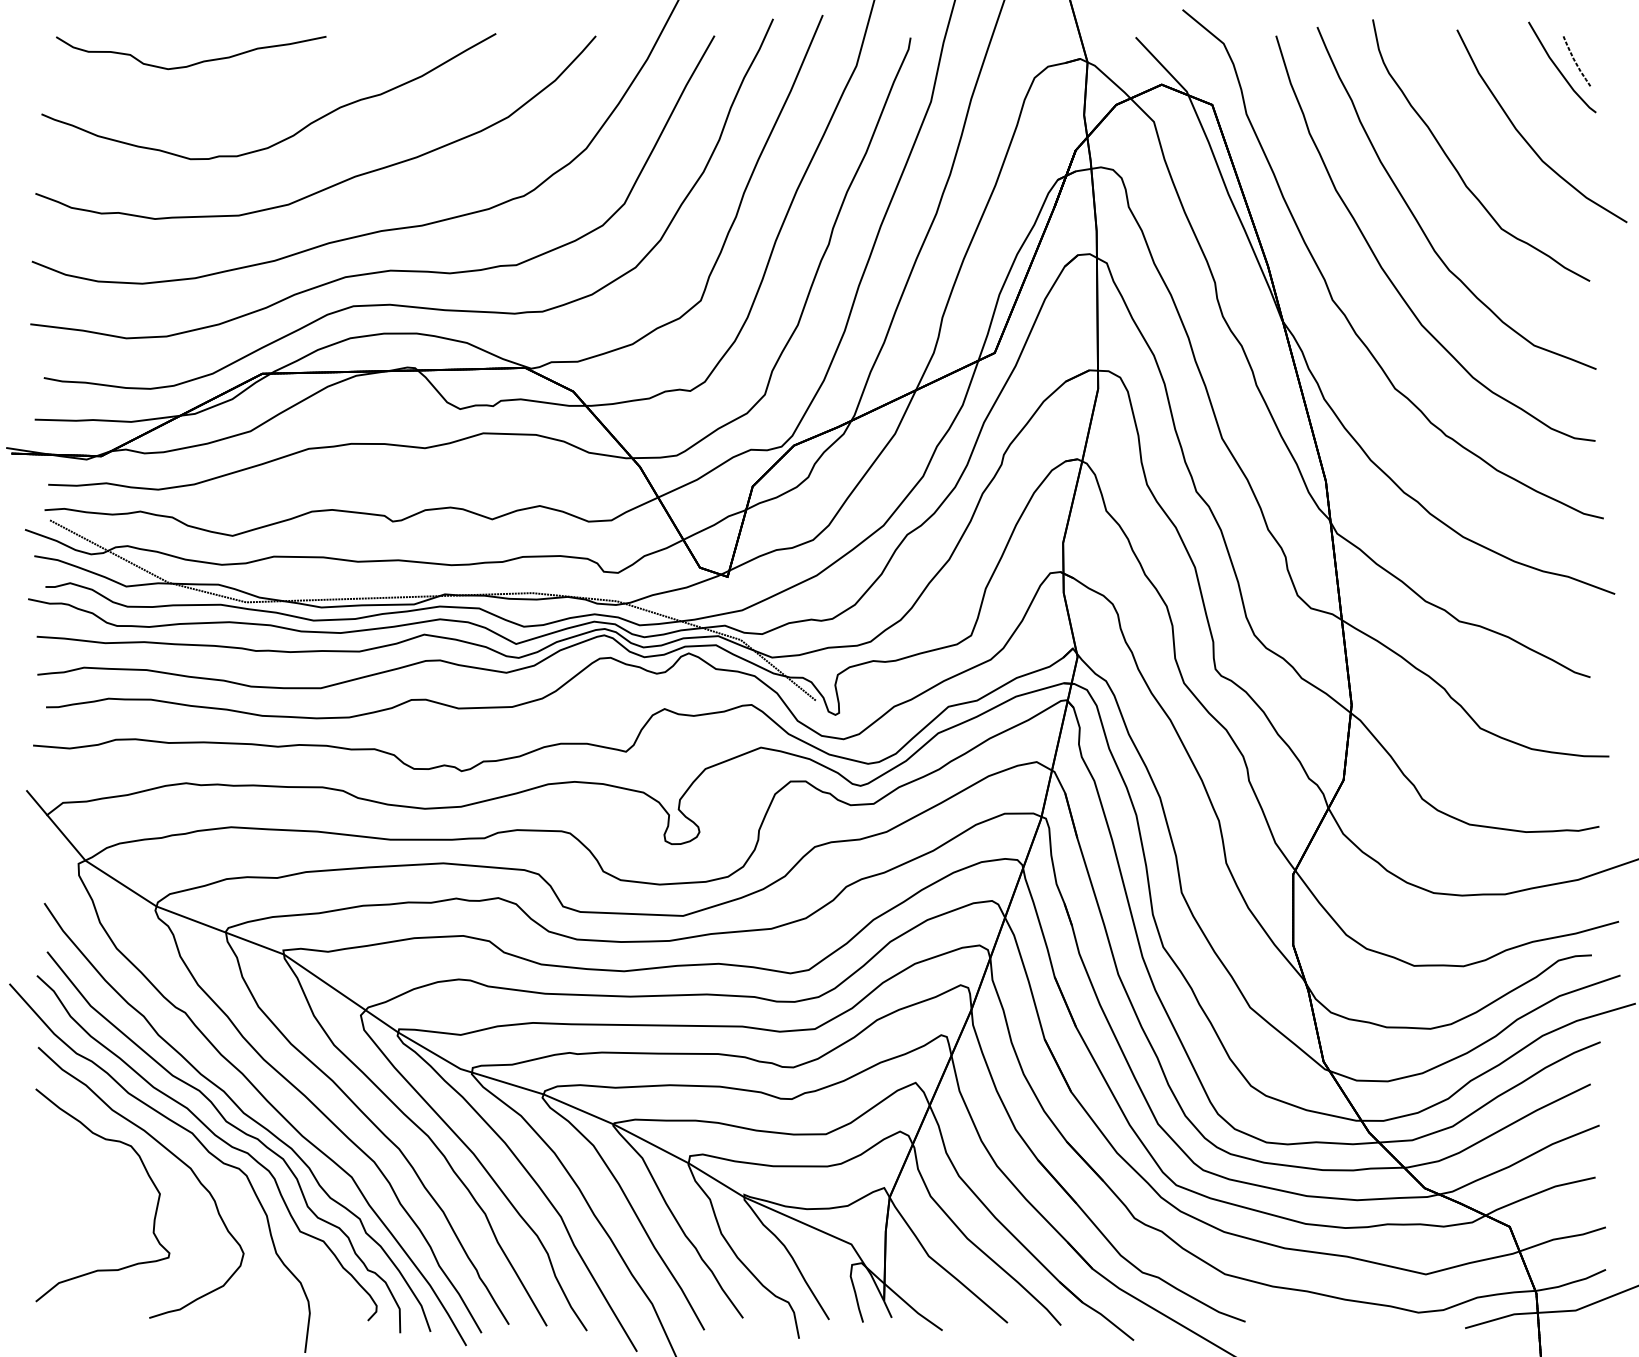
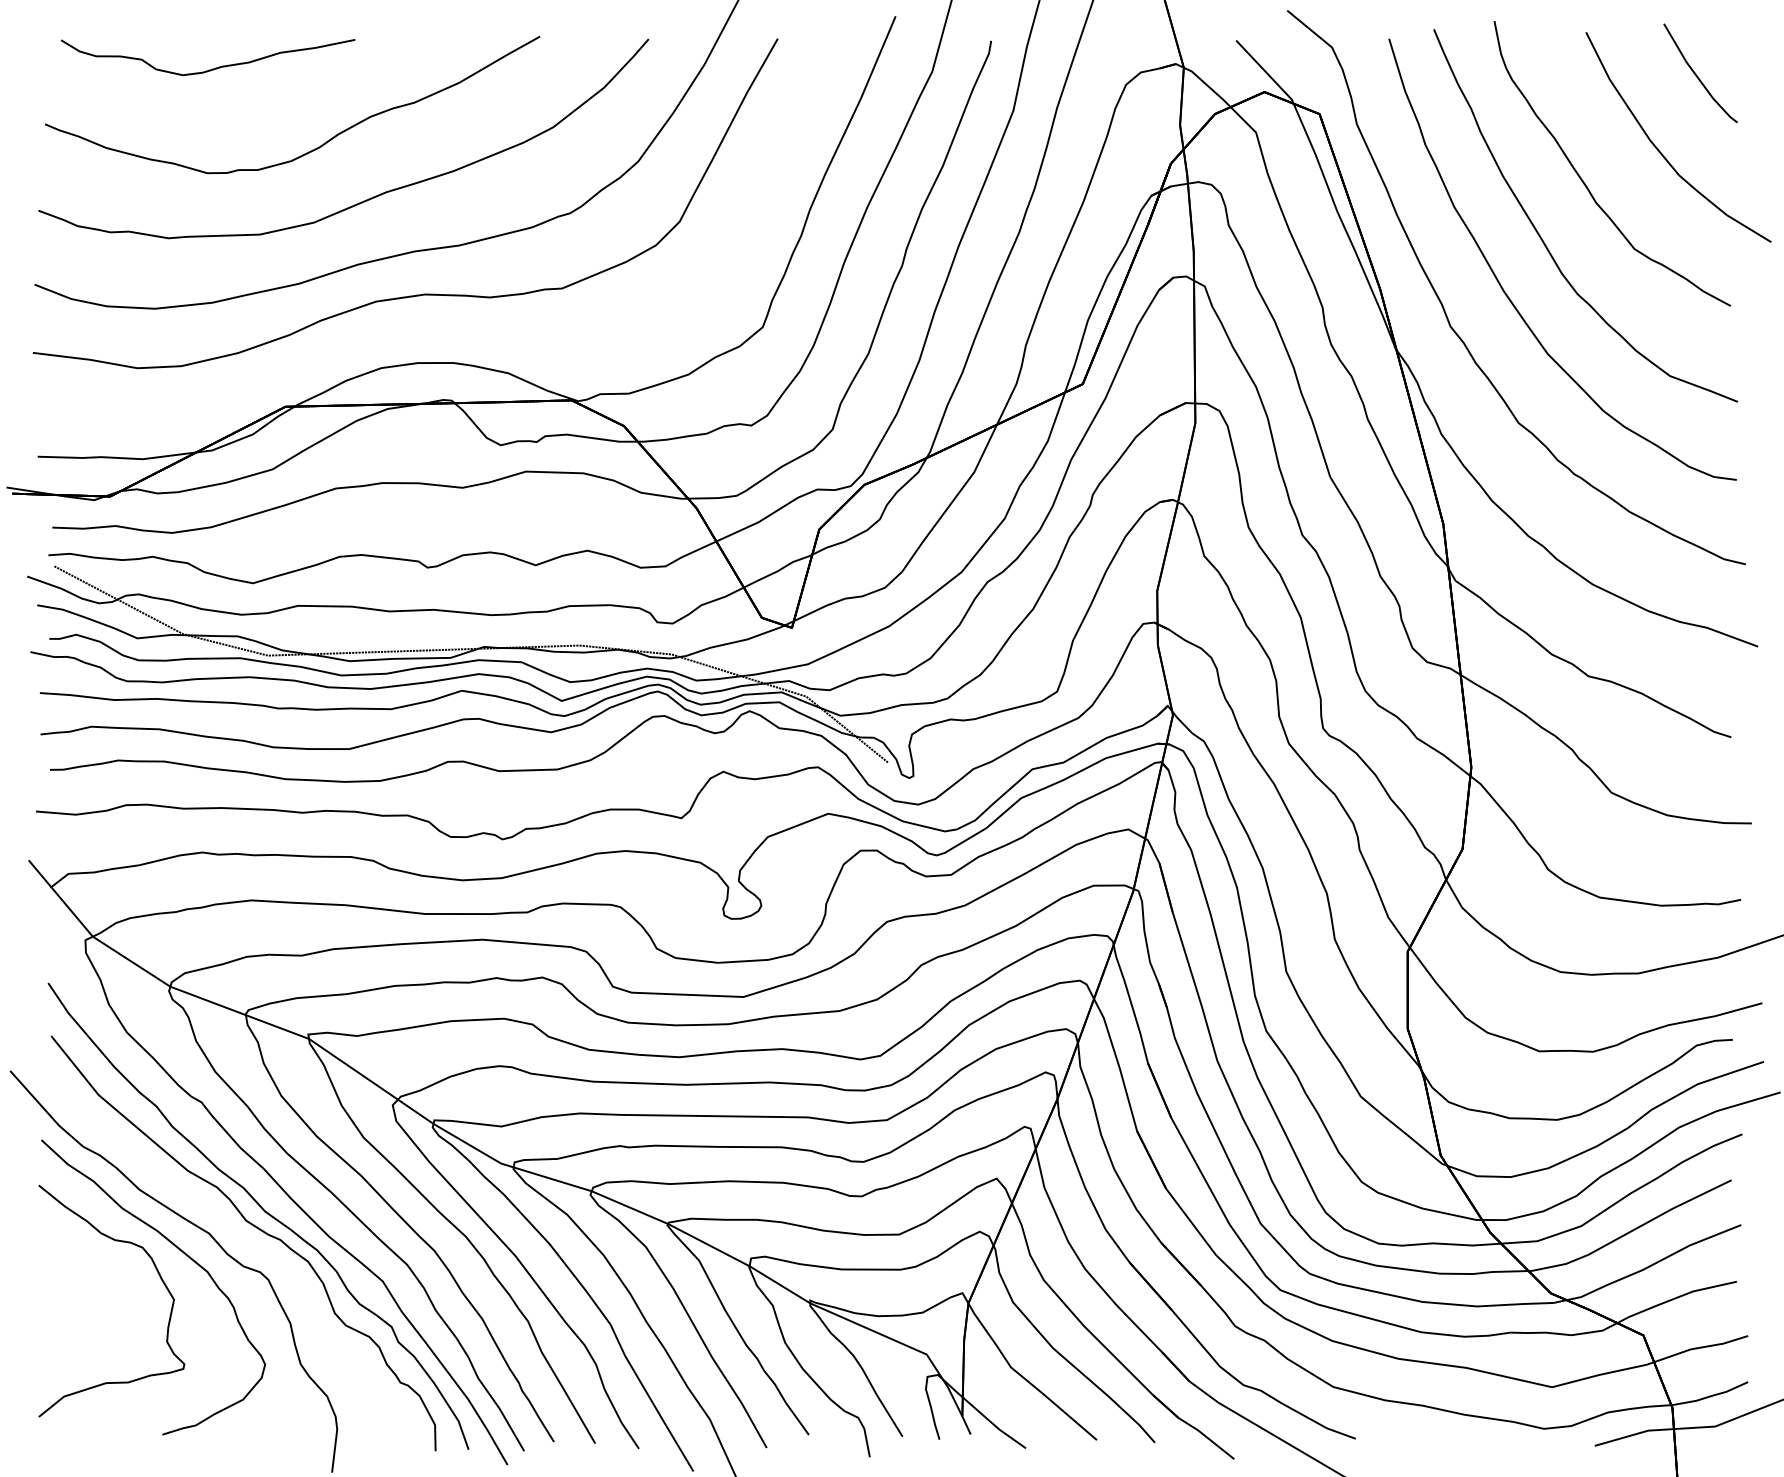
curve: (1576, 62) -> (1716, 67), removed
part: (400, 304) -> (435, 331), removed
curve: (216, 1137) -> (235, 1238), removed

